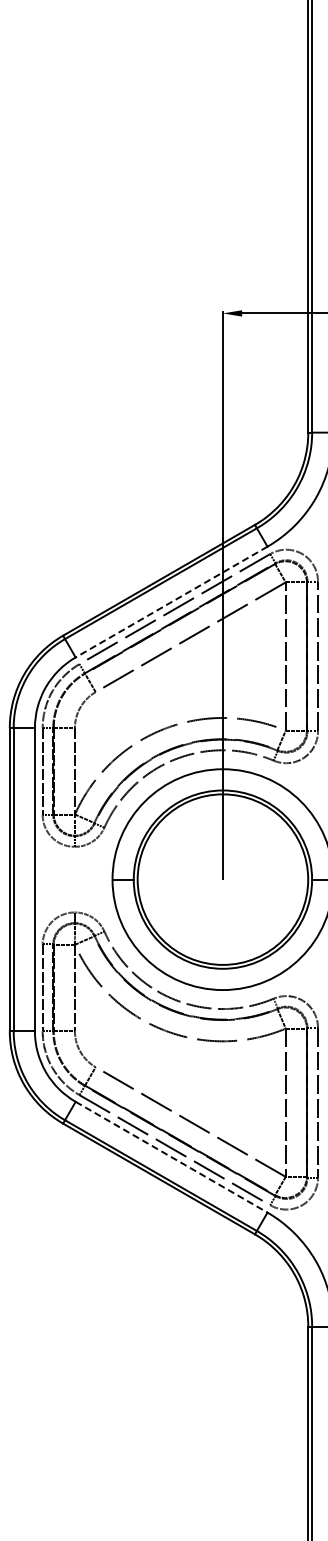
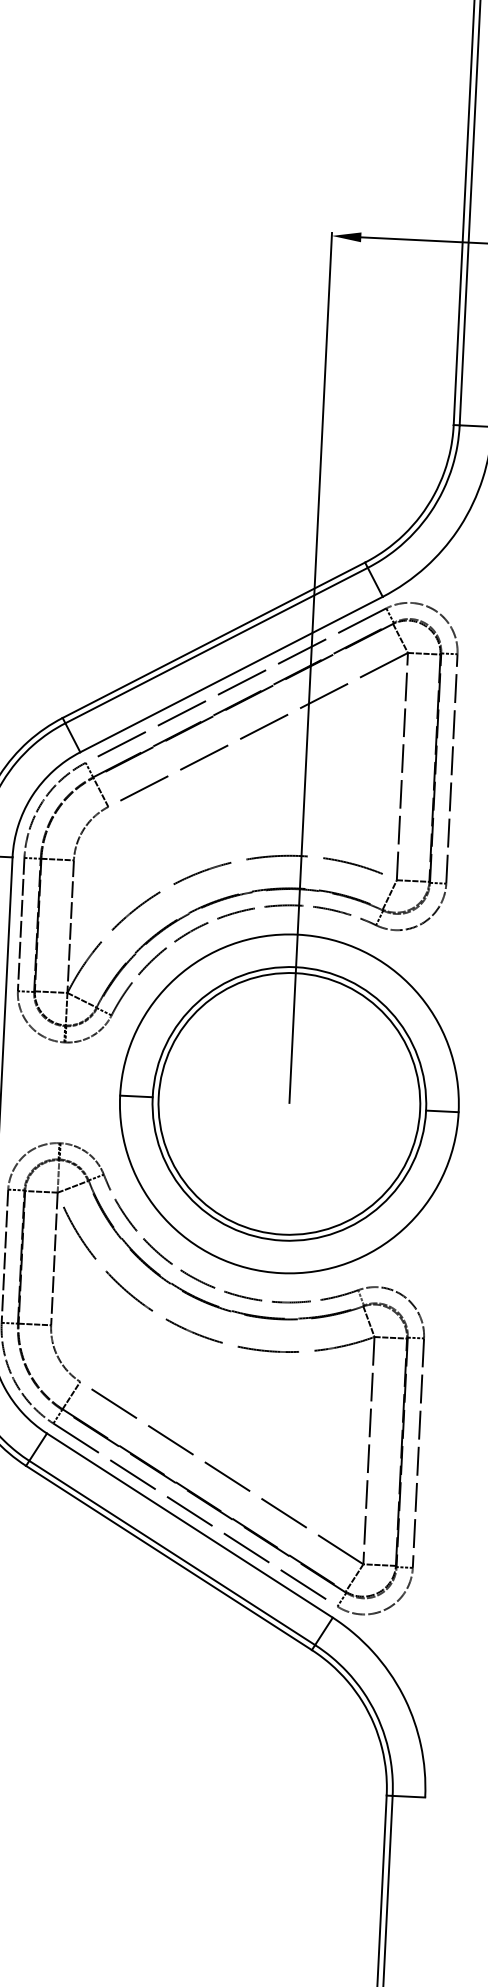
line: (171, 602) -> (231, 675), dashed -> solid
line: (171, 1157) -> (189, 1525), dashed -> solid

